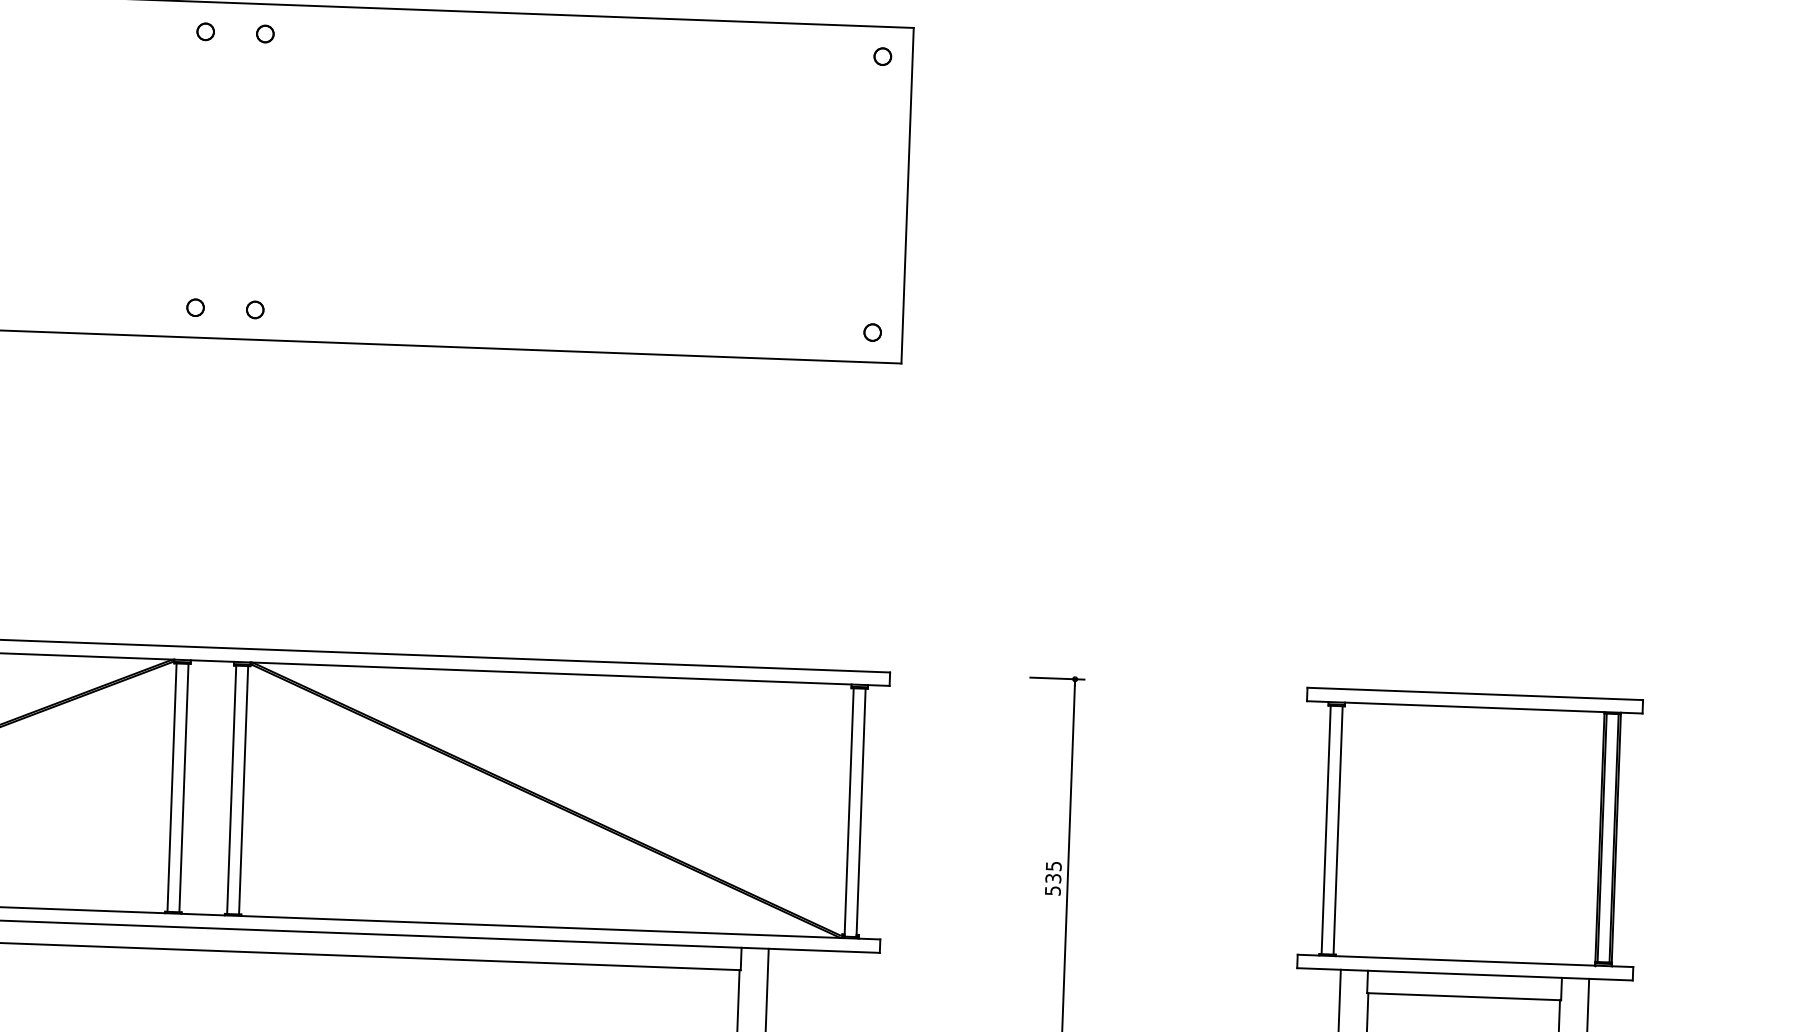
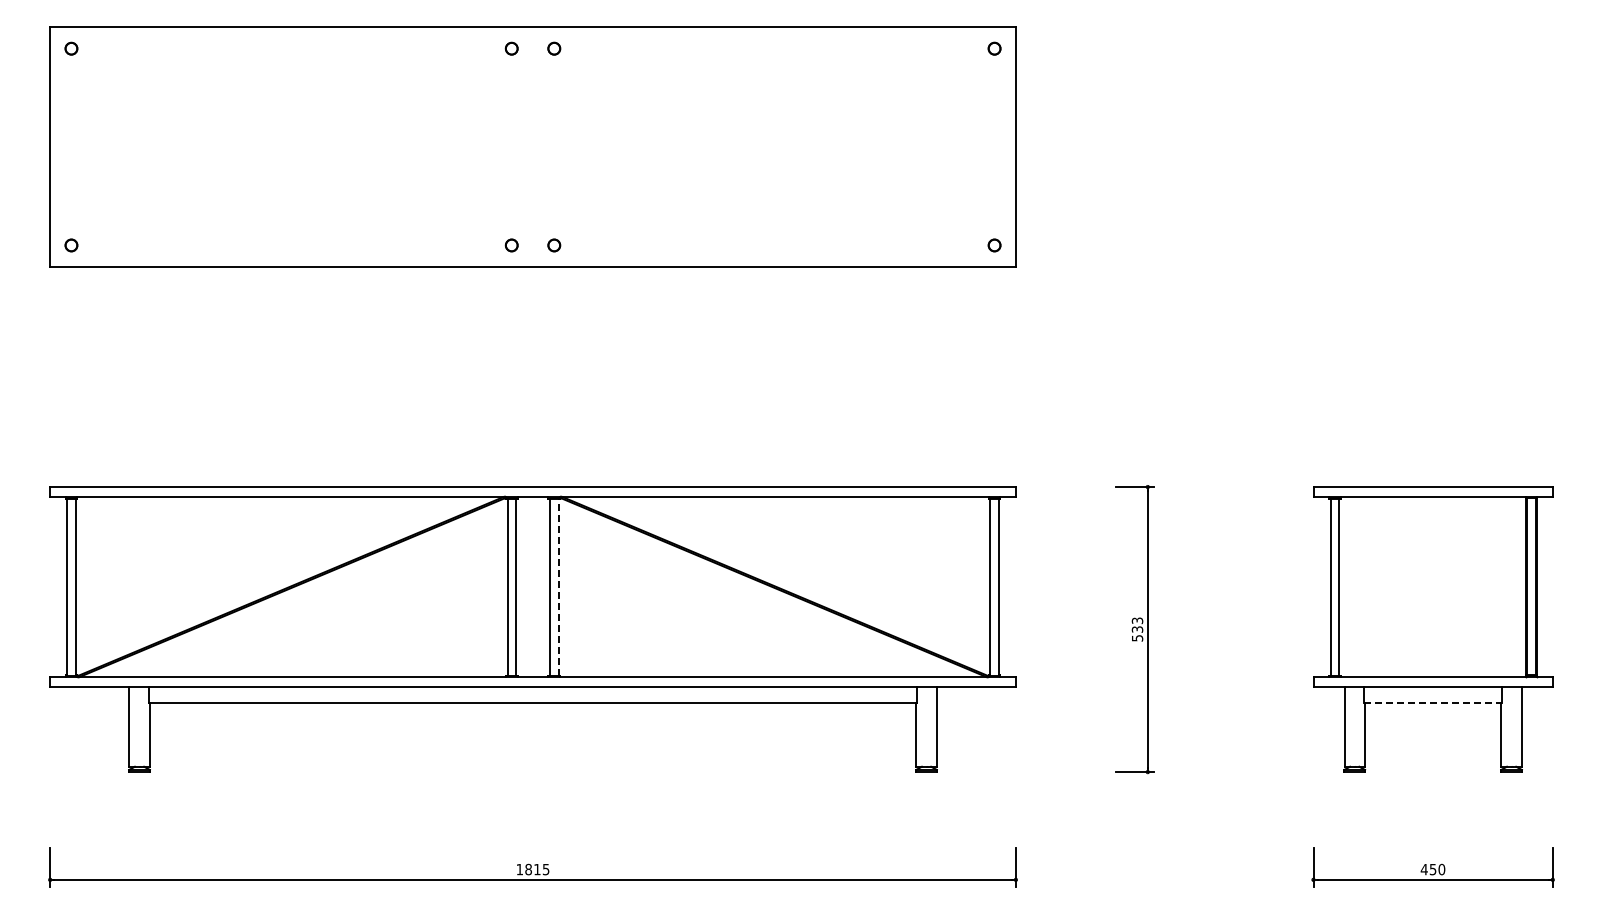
line: (243, 789) -> (558, 587), solid -> dashed
text: (1052, 865) -> (1136, 620), 535 -> 533
line: (1464, 996) -> (1433, 702), solid -> dashed

